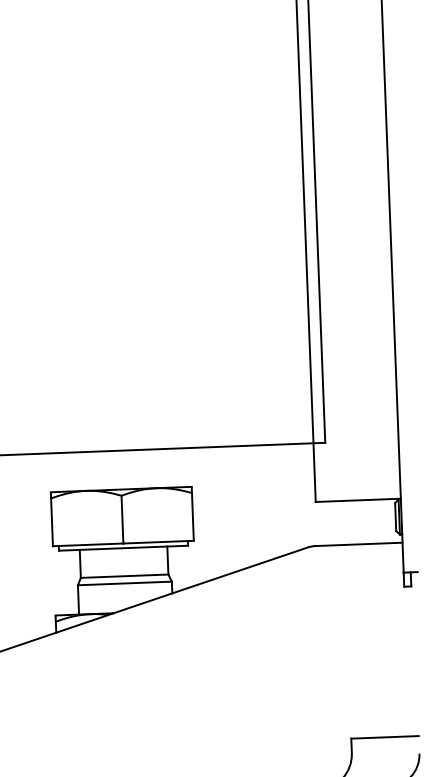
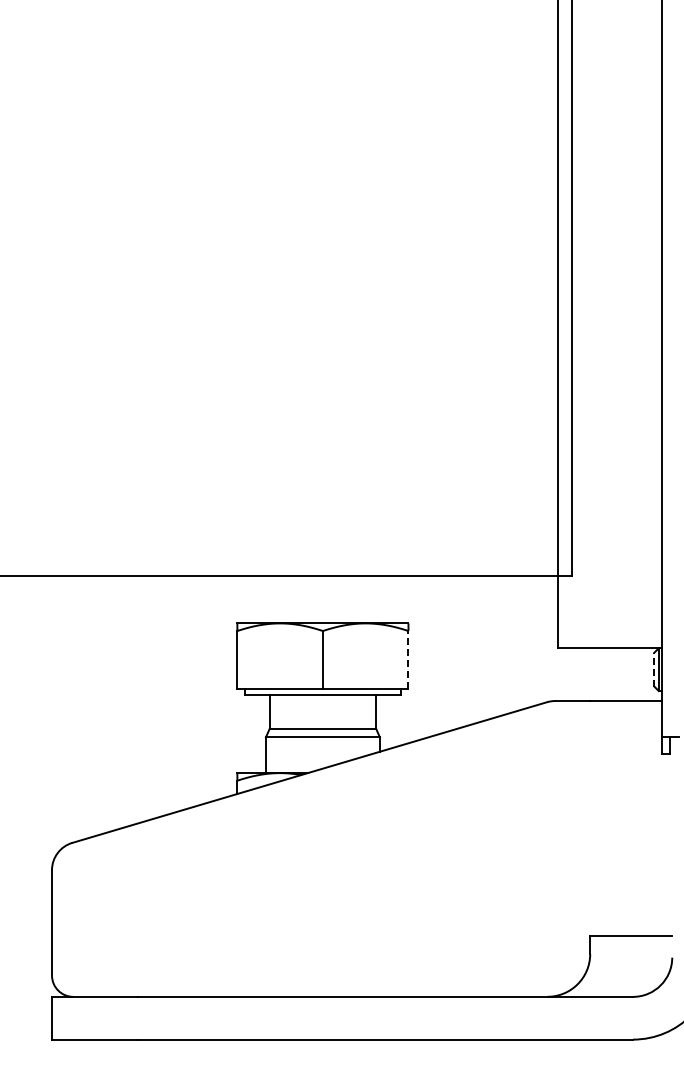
line: (395, 516) -> (654, 669), solid -> dashed
line: (192, 517) -> (408, 660), solid -> dashed

